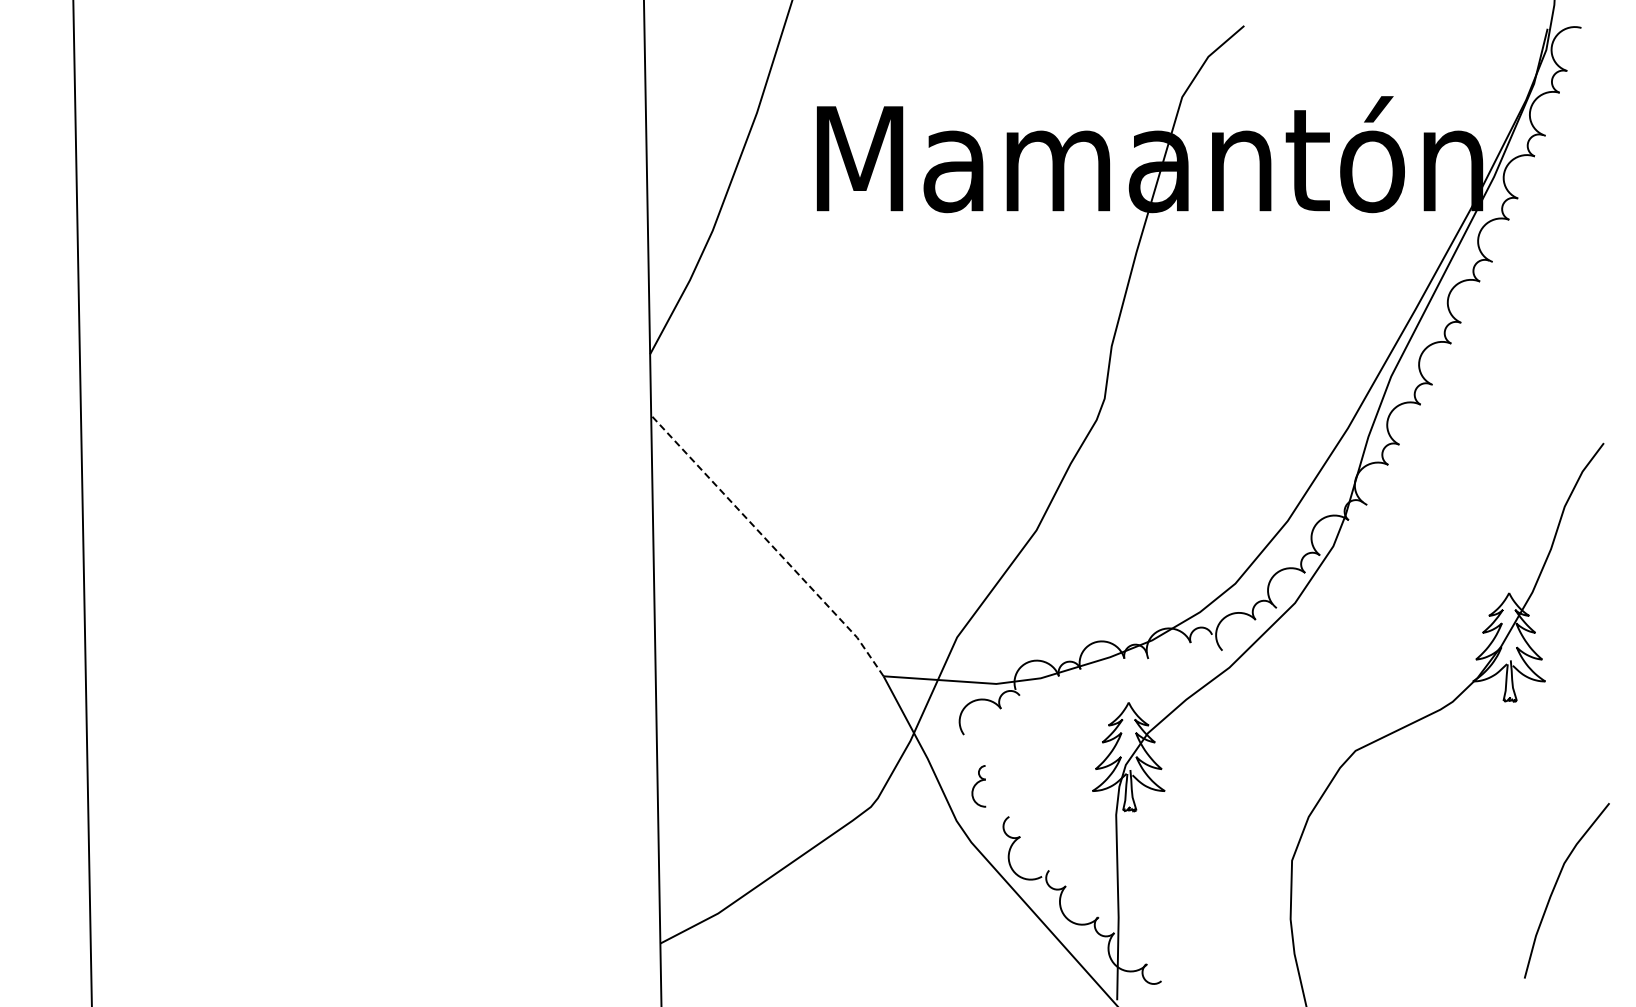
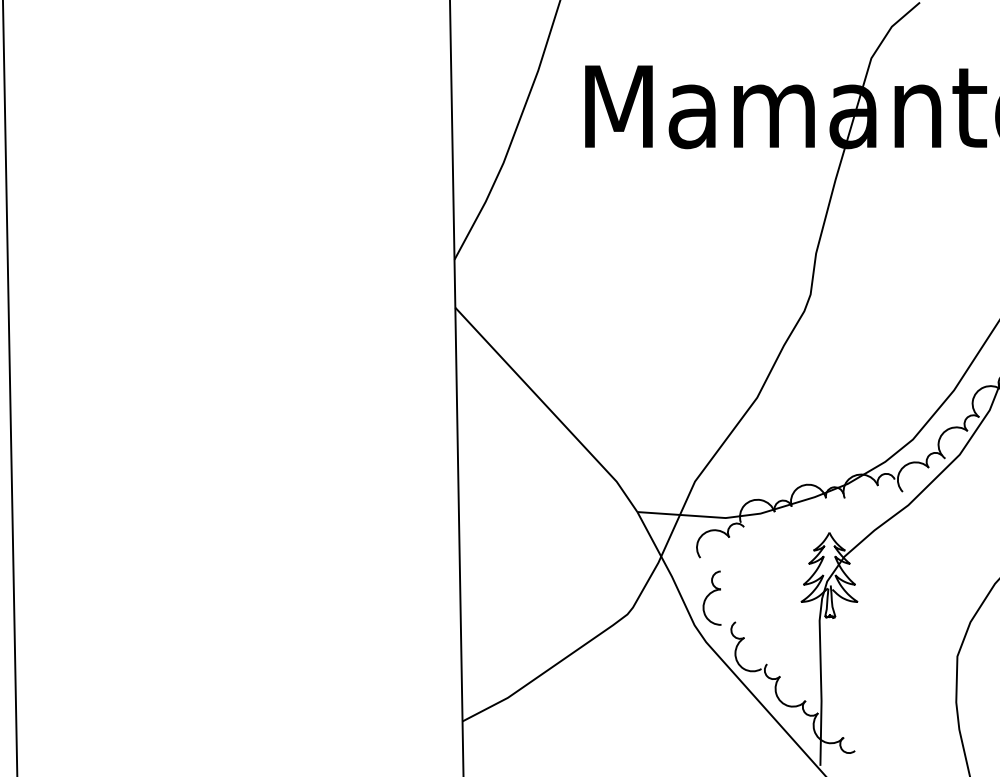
line: (770, 544) -> (548, 408), dashed -> solid
part: (978, 786) -> (711, 598), size x1.67

